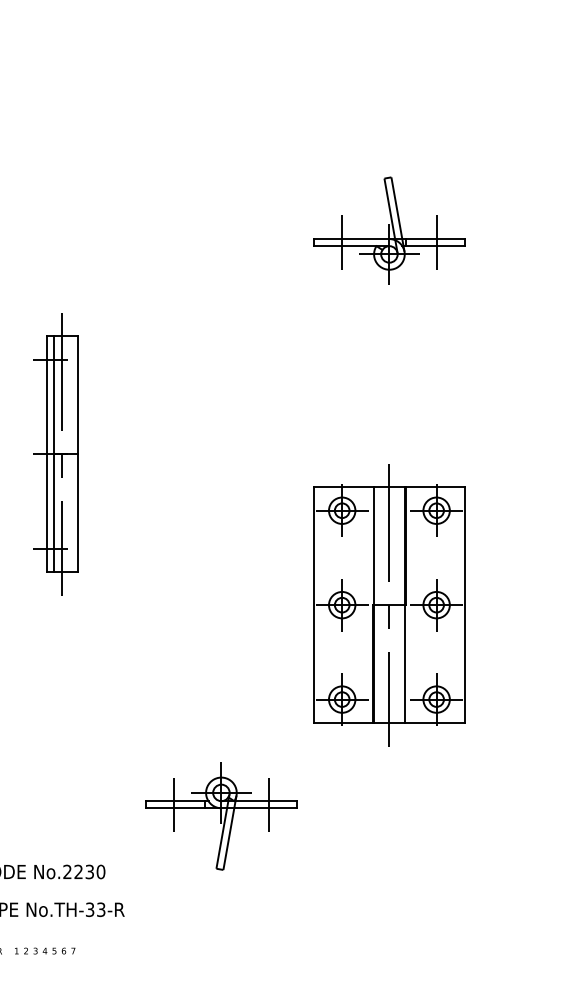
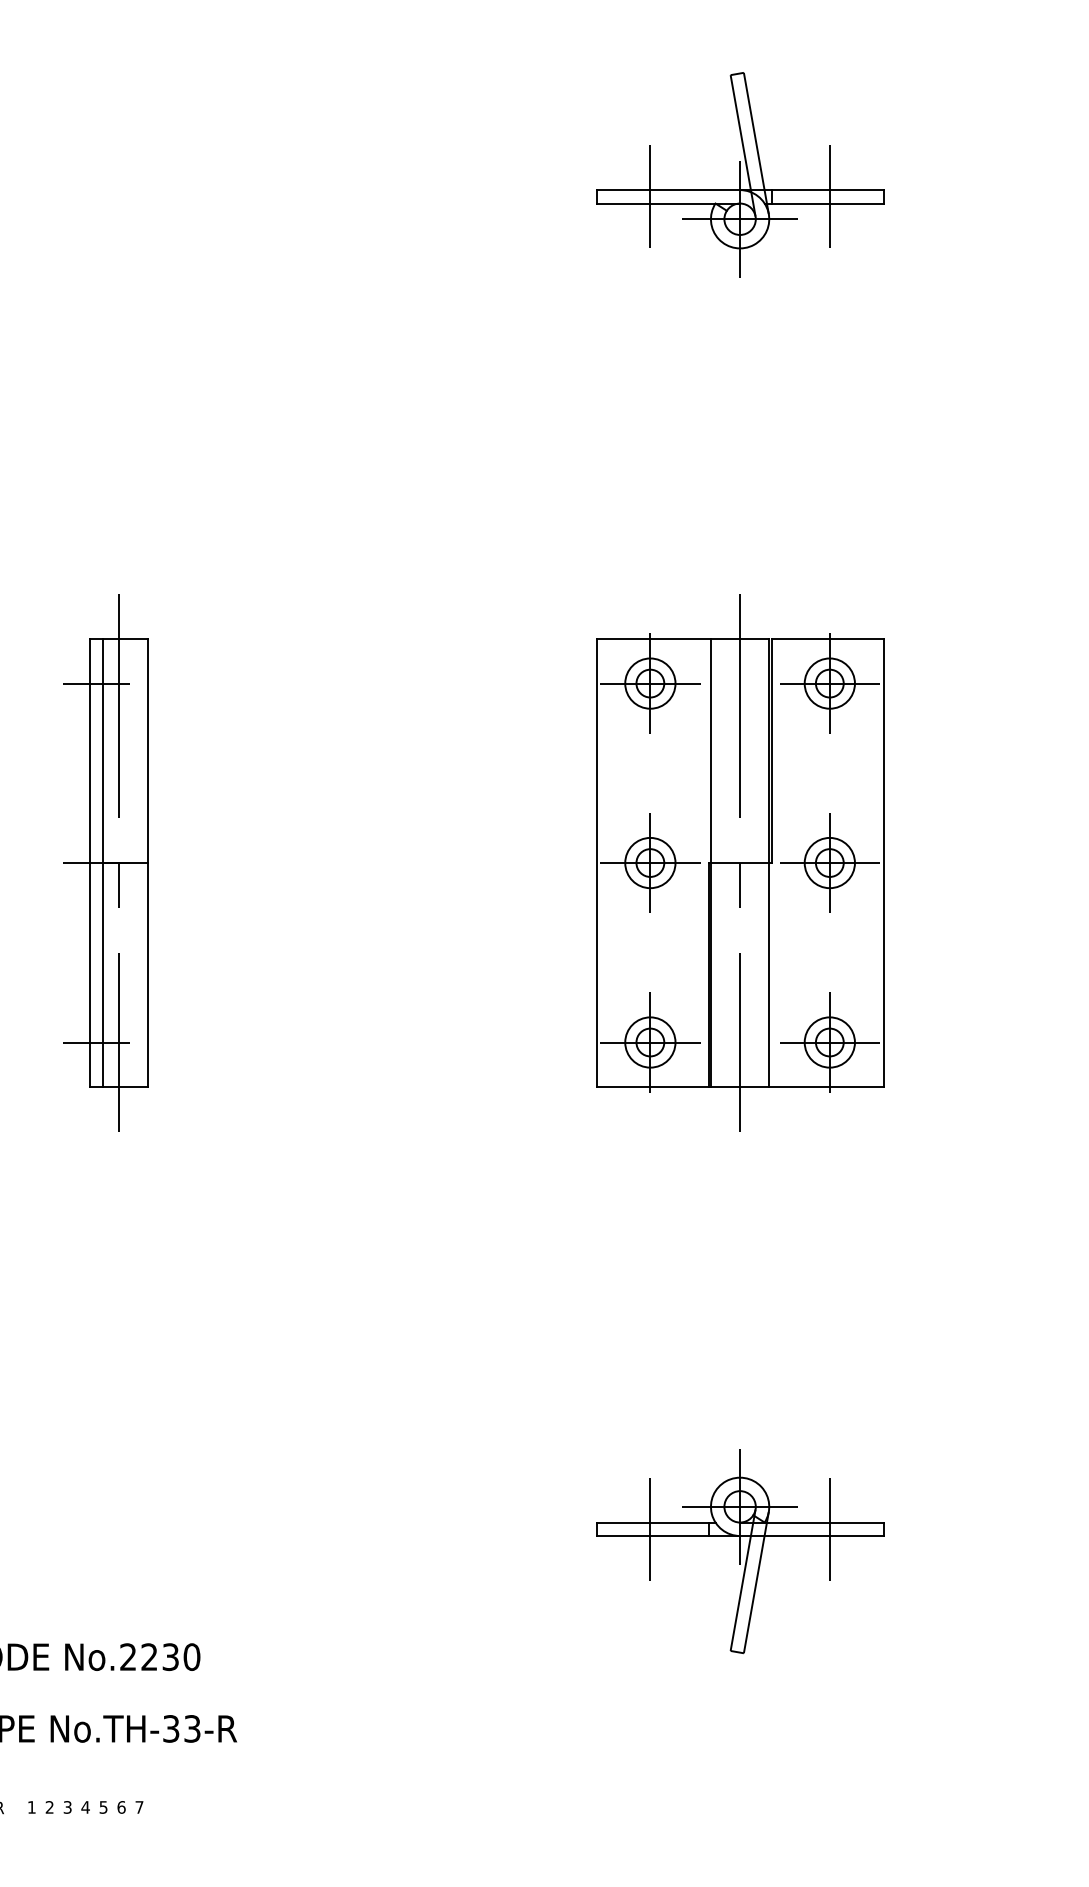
part: (389, 230) -> (740, 173), moved
part: (389, 605) -> (740, 863), moved
part: (221, 816) -> (740, 1551), moved

